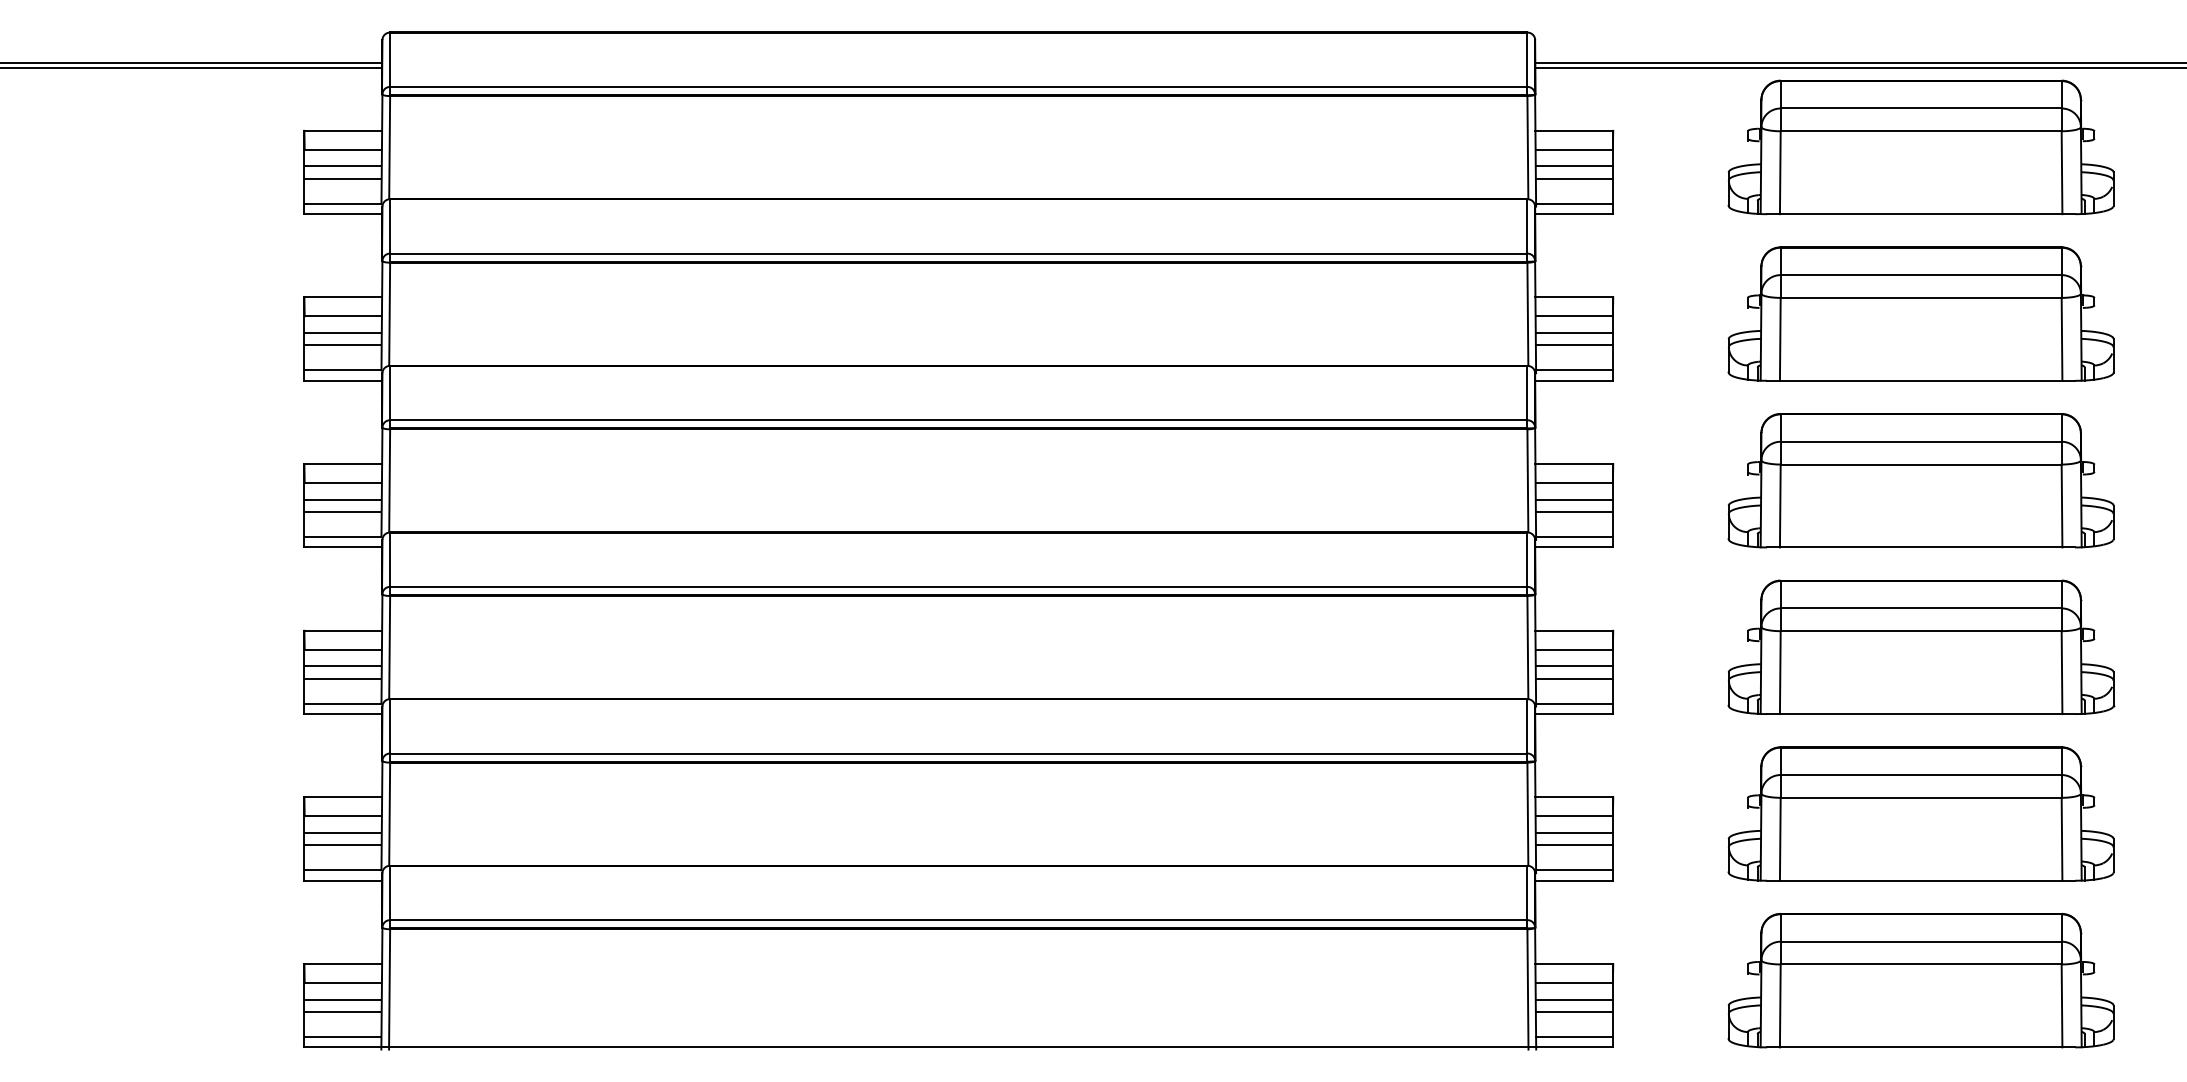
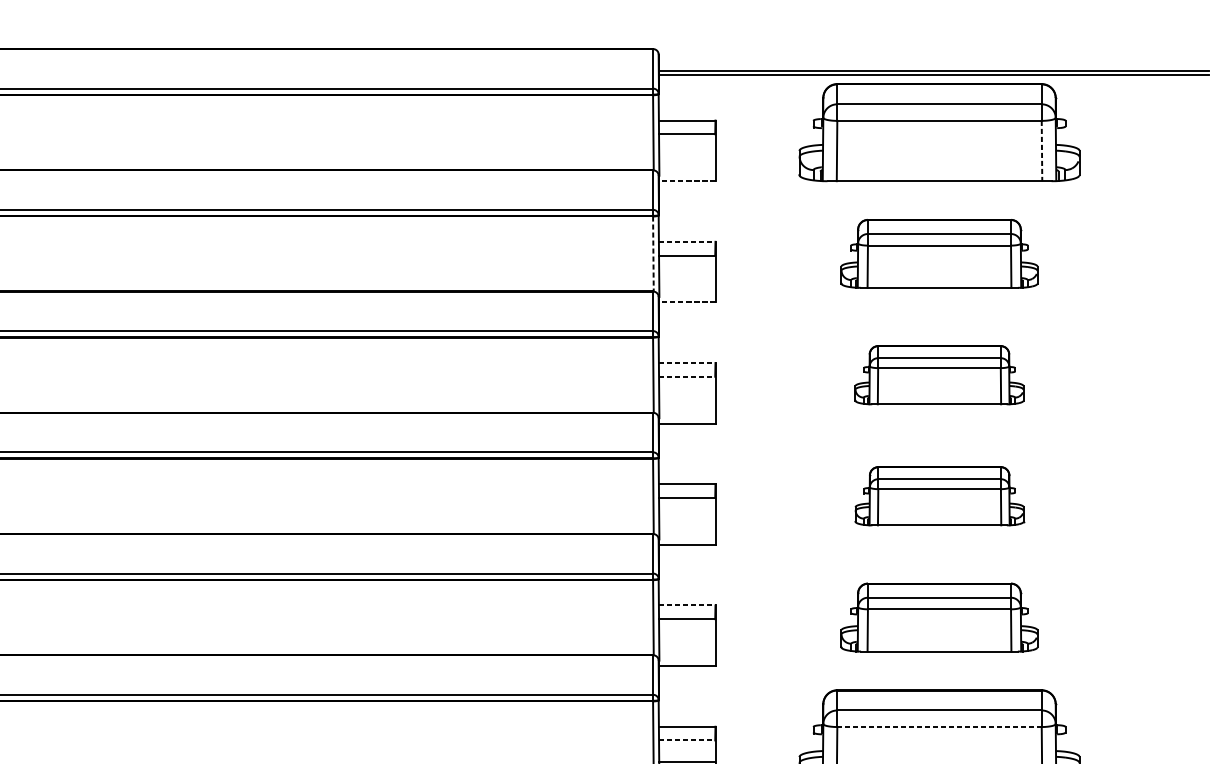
line: (1574, 166) -> (687, 146), removed
line: (2062, 173) -> (1042, 151), solid -> dashed
line: (1574, 178) -> (687, 155), removed
line: (1574, 203) -> (687, 173), removed
line: (1573, 214) -> (686, 181), solid -> dashed
line: (1574, 297) -> (687, 241), solid -> dashed
part: (1920, 313) -> (939, 253), size x0.7
line: (1527, 314) -> (653, 254), solid -> dashed
line: (1574, 332) -> (687, 267), removed
line: (1574, 345) -> (687, 276), removed
line: (1574, 370) -> (687, 294), removed
line: (1573, 380) -> (686, 302), solid -> dashed
line: (1574, 464) -> (687, 363), solid -> dashed
part: (1920, 480) -> (939, 374), size x0.6
line: (1574, 483) -> (687, 377), solid -> dashed
line: (1574, 499) -> (687, 388), removed
line: (1574, 512) -> (687, 398), removed
line: (1574, 537) -> (687, 416), removed
part: (1921, 646) -> (939, 495), size x0.6
line: (1574, 666) -> (687, 510), removed
line: (1574, 678) -> (687, 518), removed
line: (1574, 703) -> (687, 537), removed
line: (1574, 797) -> (687, 605), solid -> dashed
part: (1920, 813) -> (939, 617), size x0.7
line: (1574, 832) -> (687, 631), removed
line: (1574, 845) -> (687, 640), removed
line: (1574, 870) -> (687, 658), removed
line: (1921, 964) -> (939, 727), solid -> dashed
line: (1574, 982) -> (687, 740), solid -> dashed
line: (1574, 999) -> (687, 752), removed

